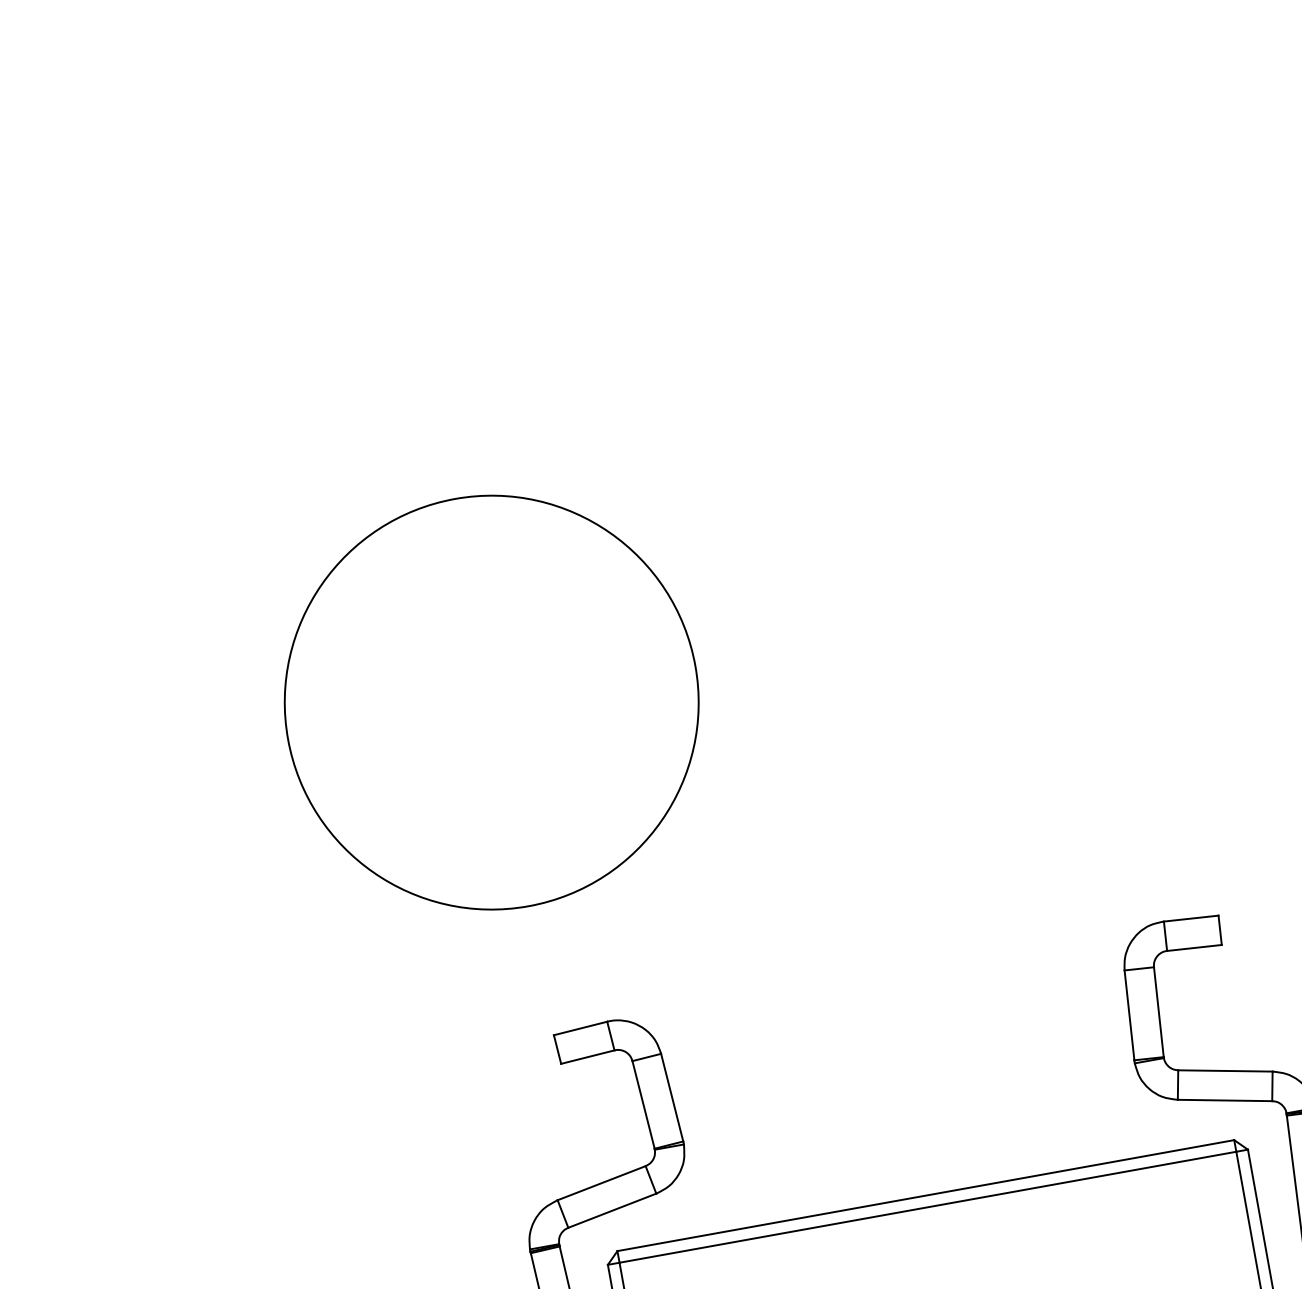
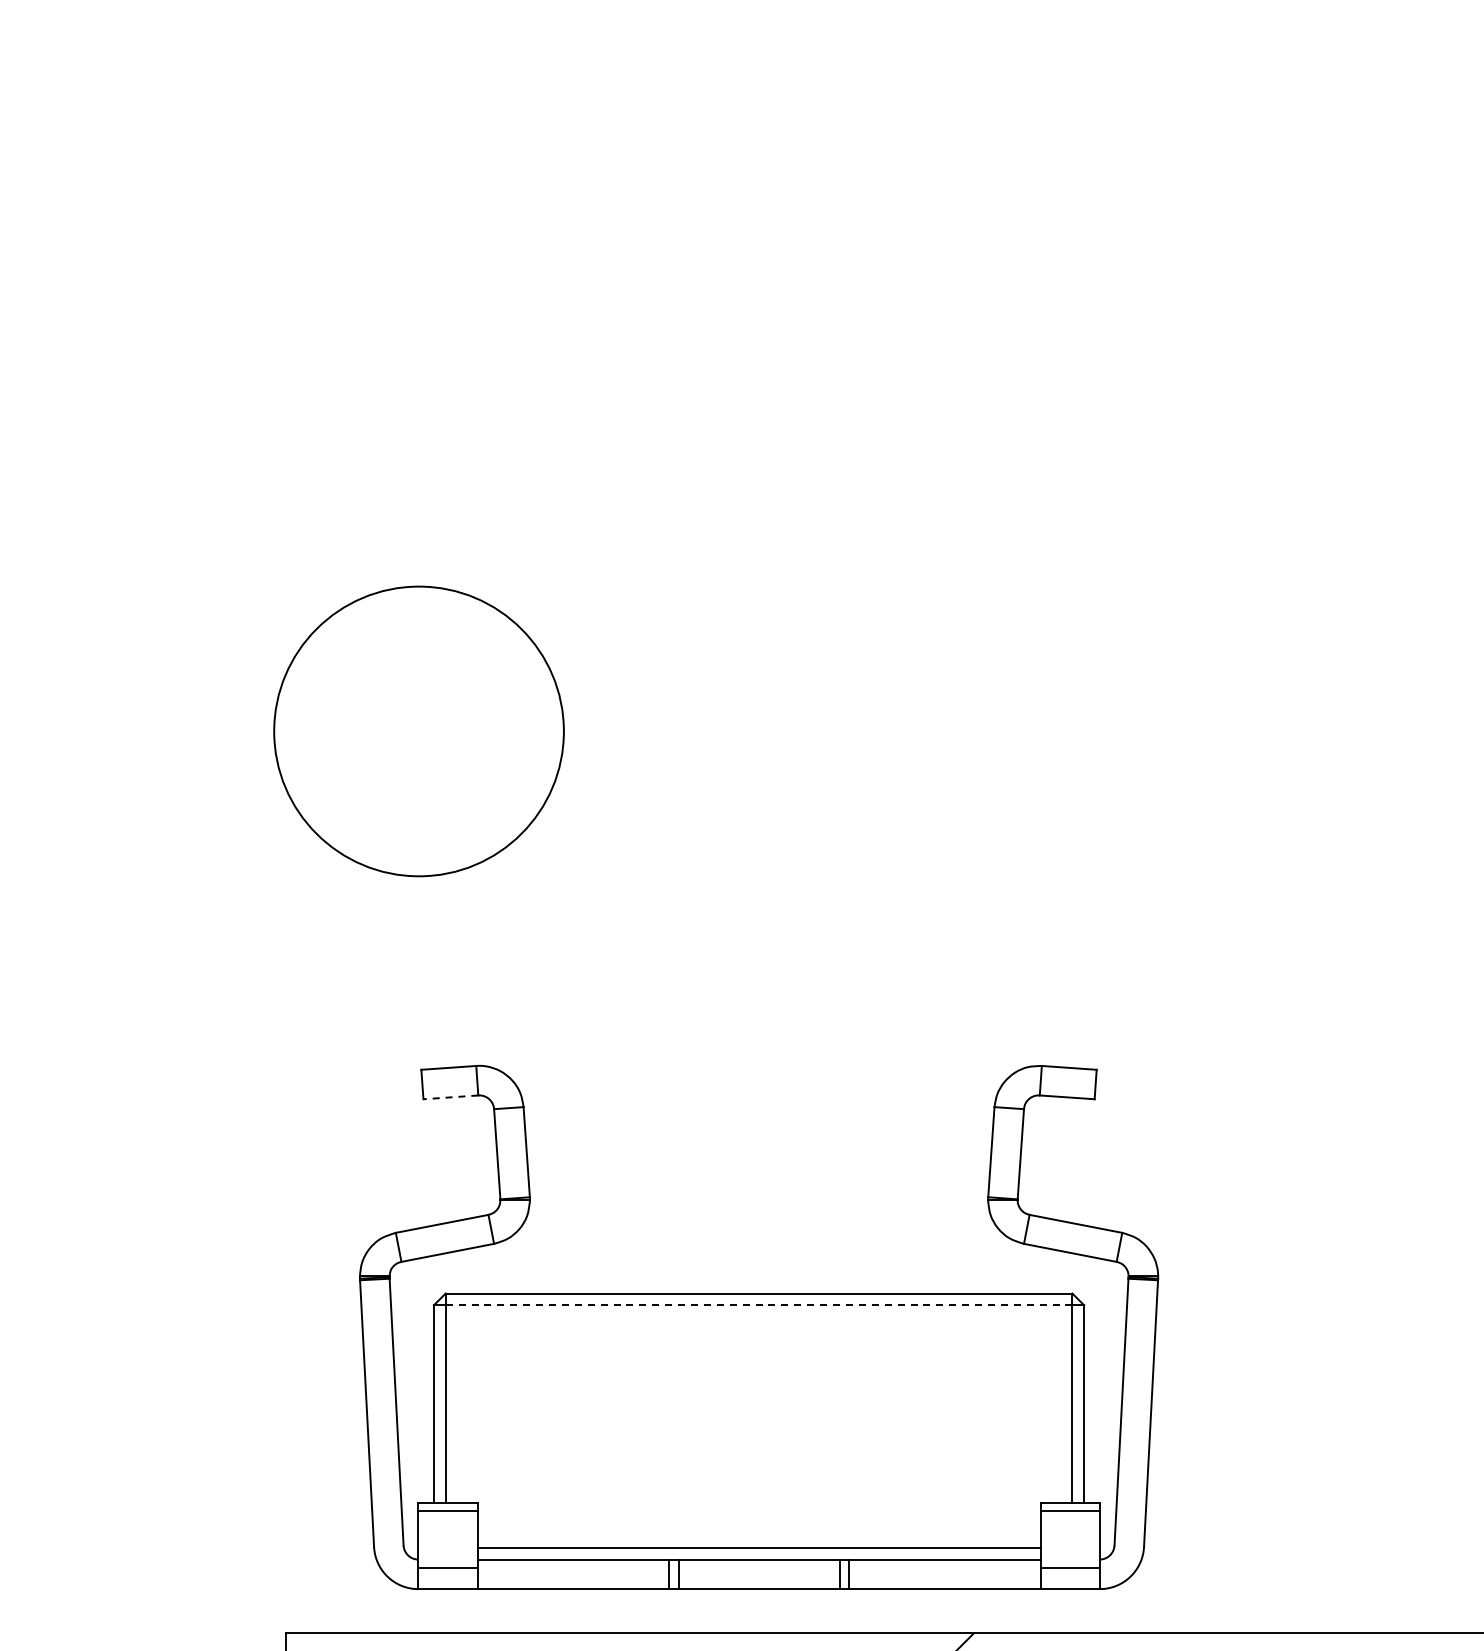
circle: (491, 702) -> (418, 731), size x0.7
line: (587, 1057) -> (450, 1097), solid -> dashed
line: (928, 1207) -> (759, 1305), solid -> dashed

